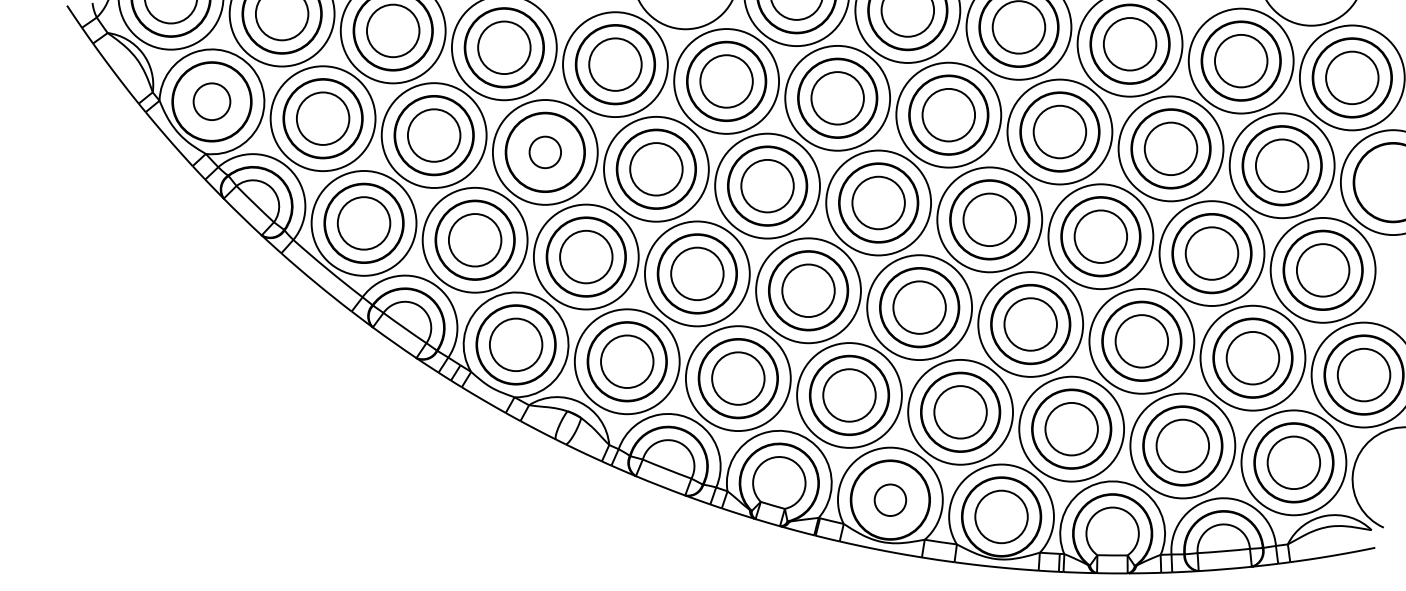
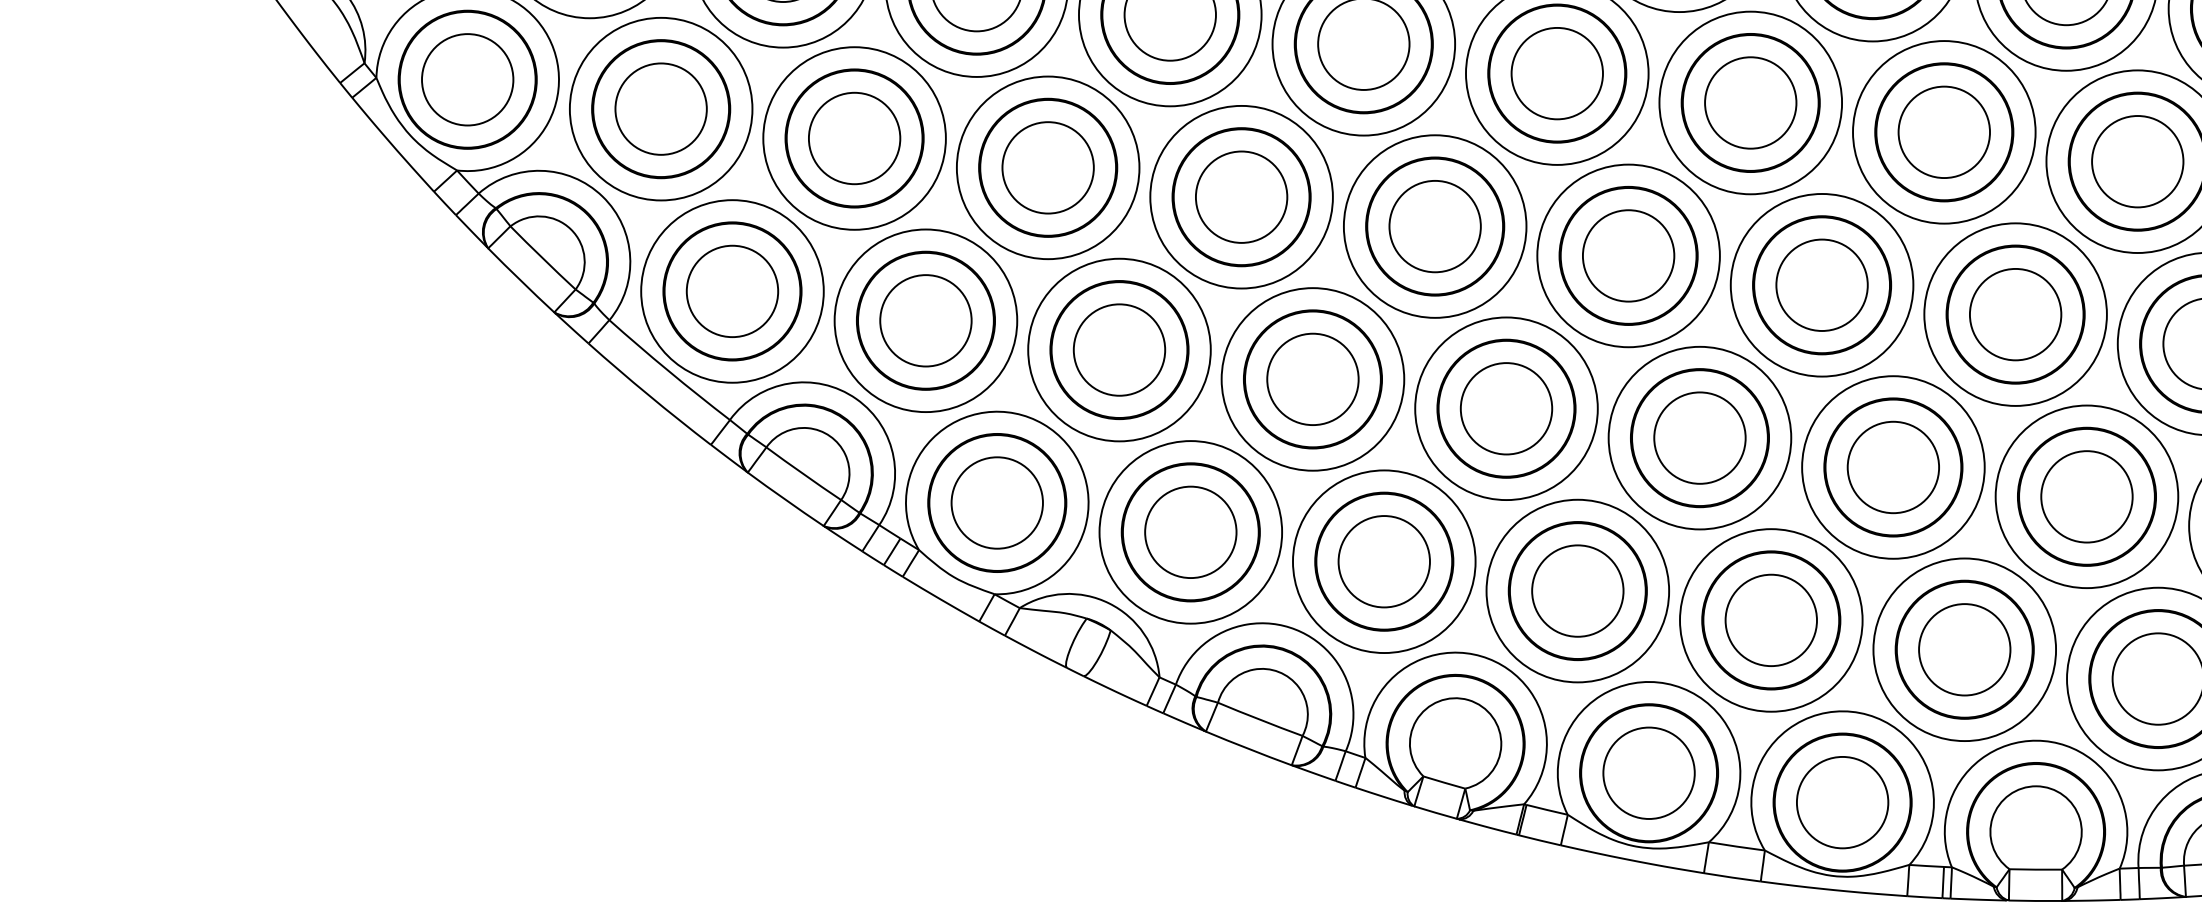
circle: (211, 101) -> (466, 79), size x1.43
circle: (545, 152) -> (1048, 167), size x1.67
circle: (890, 500) -> (1649, 773), size x1.67

